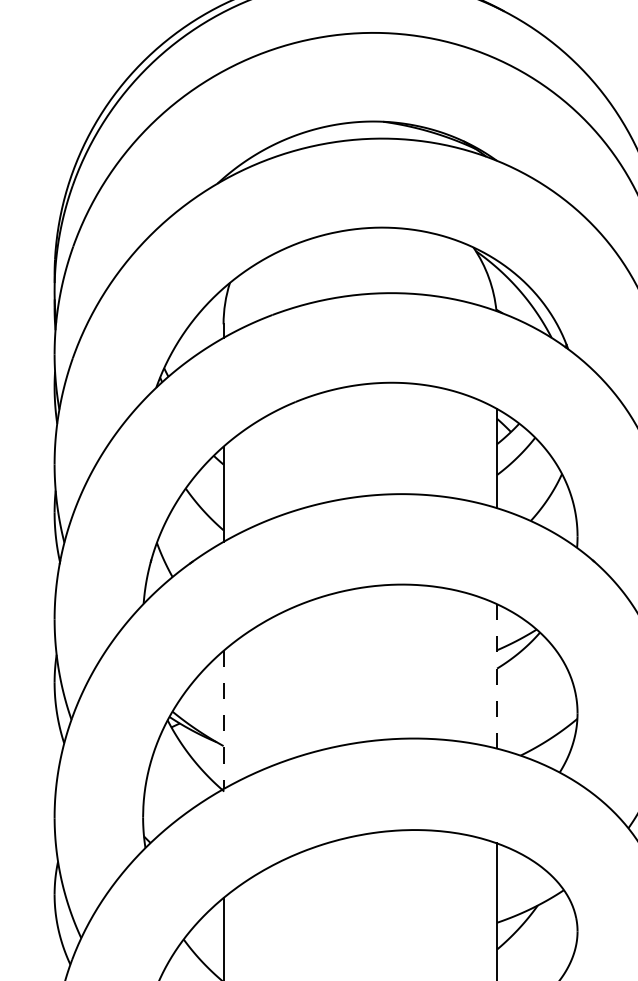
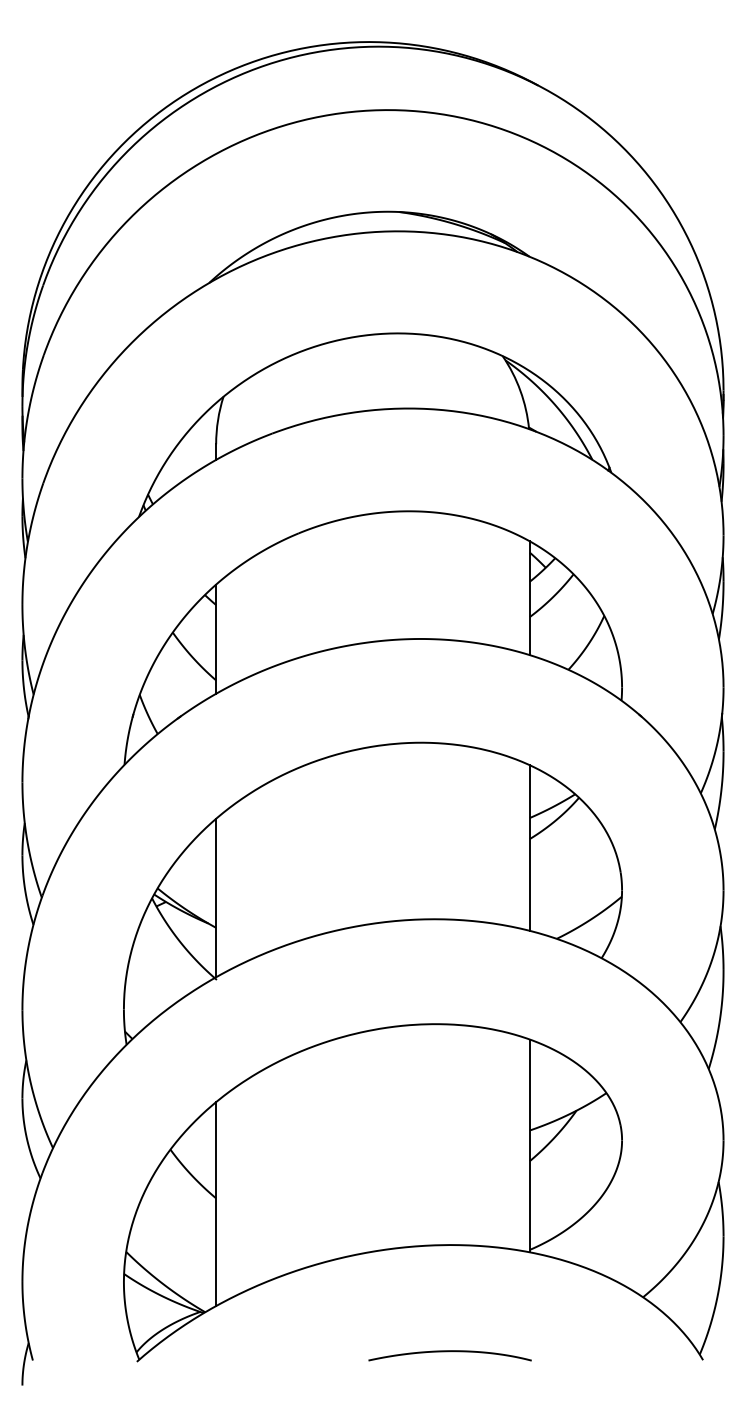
line: (496, 676) -> (529, 848), dashed -> solid
line: (223, 720) -> (216, 898), dashed -> solid

